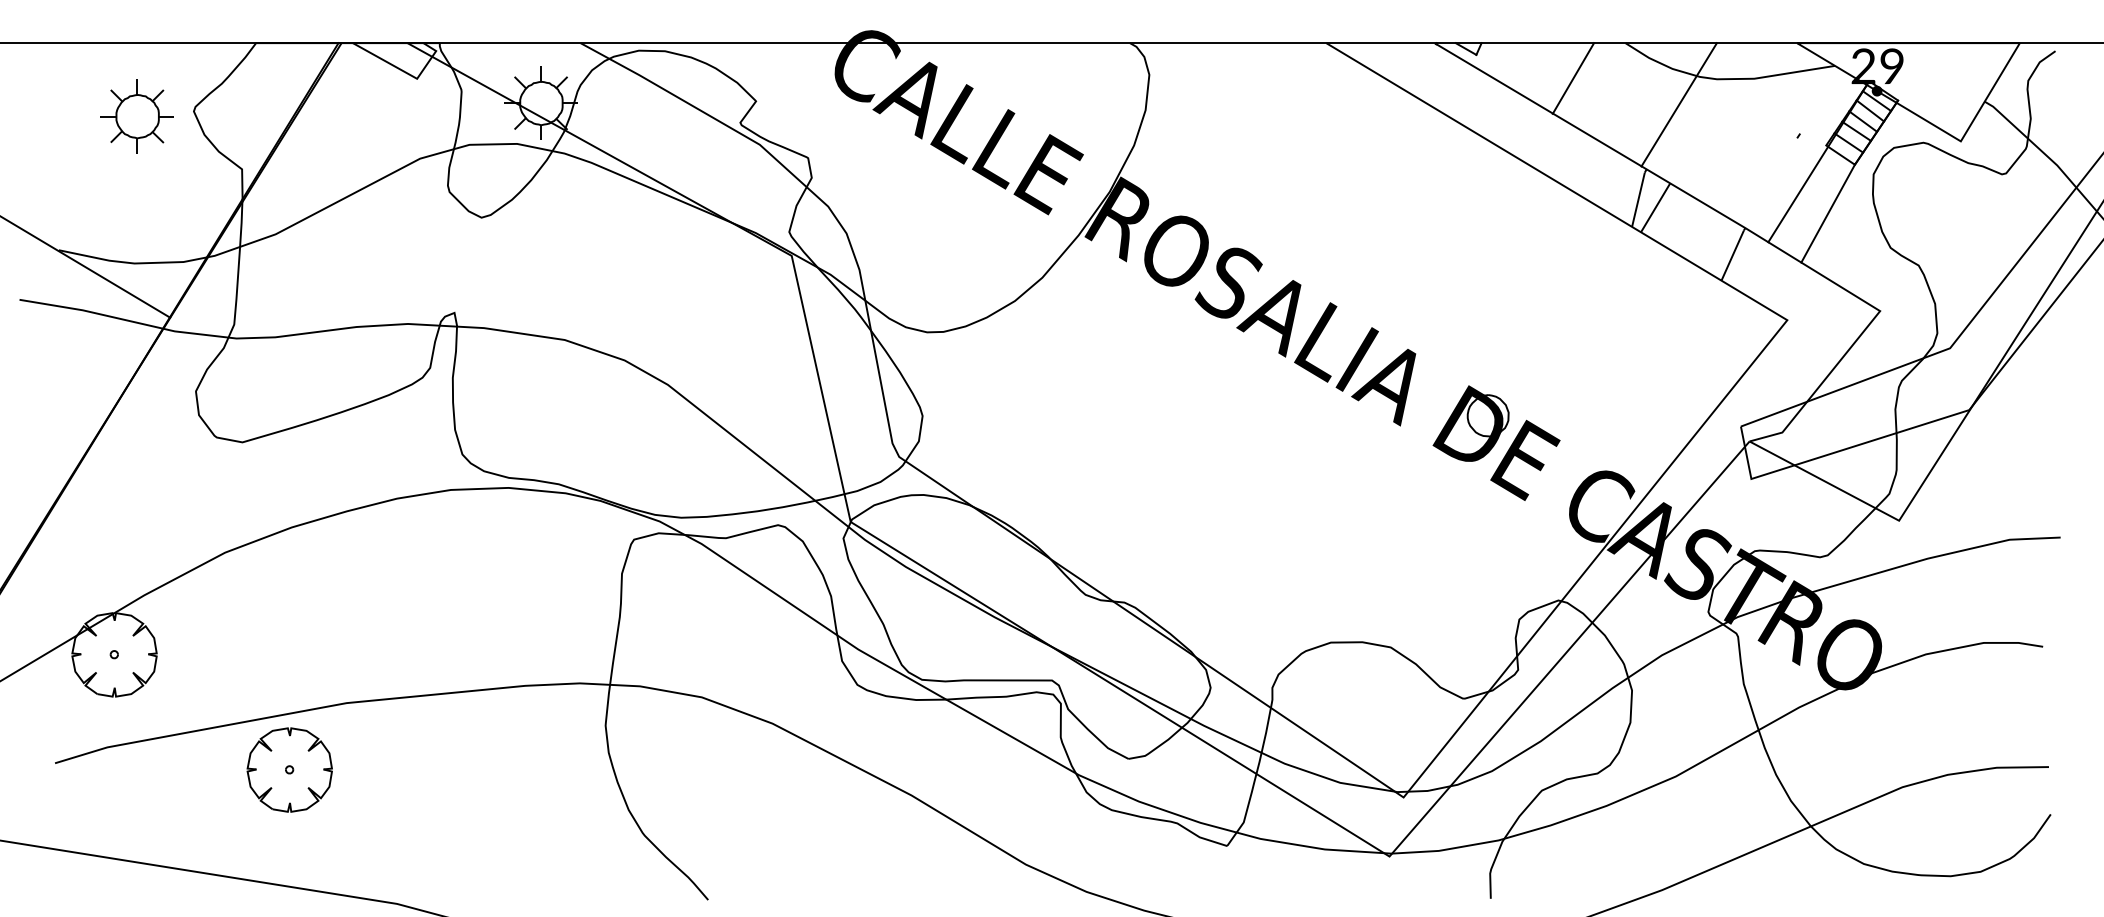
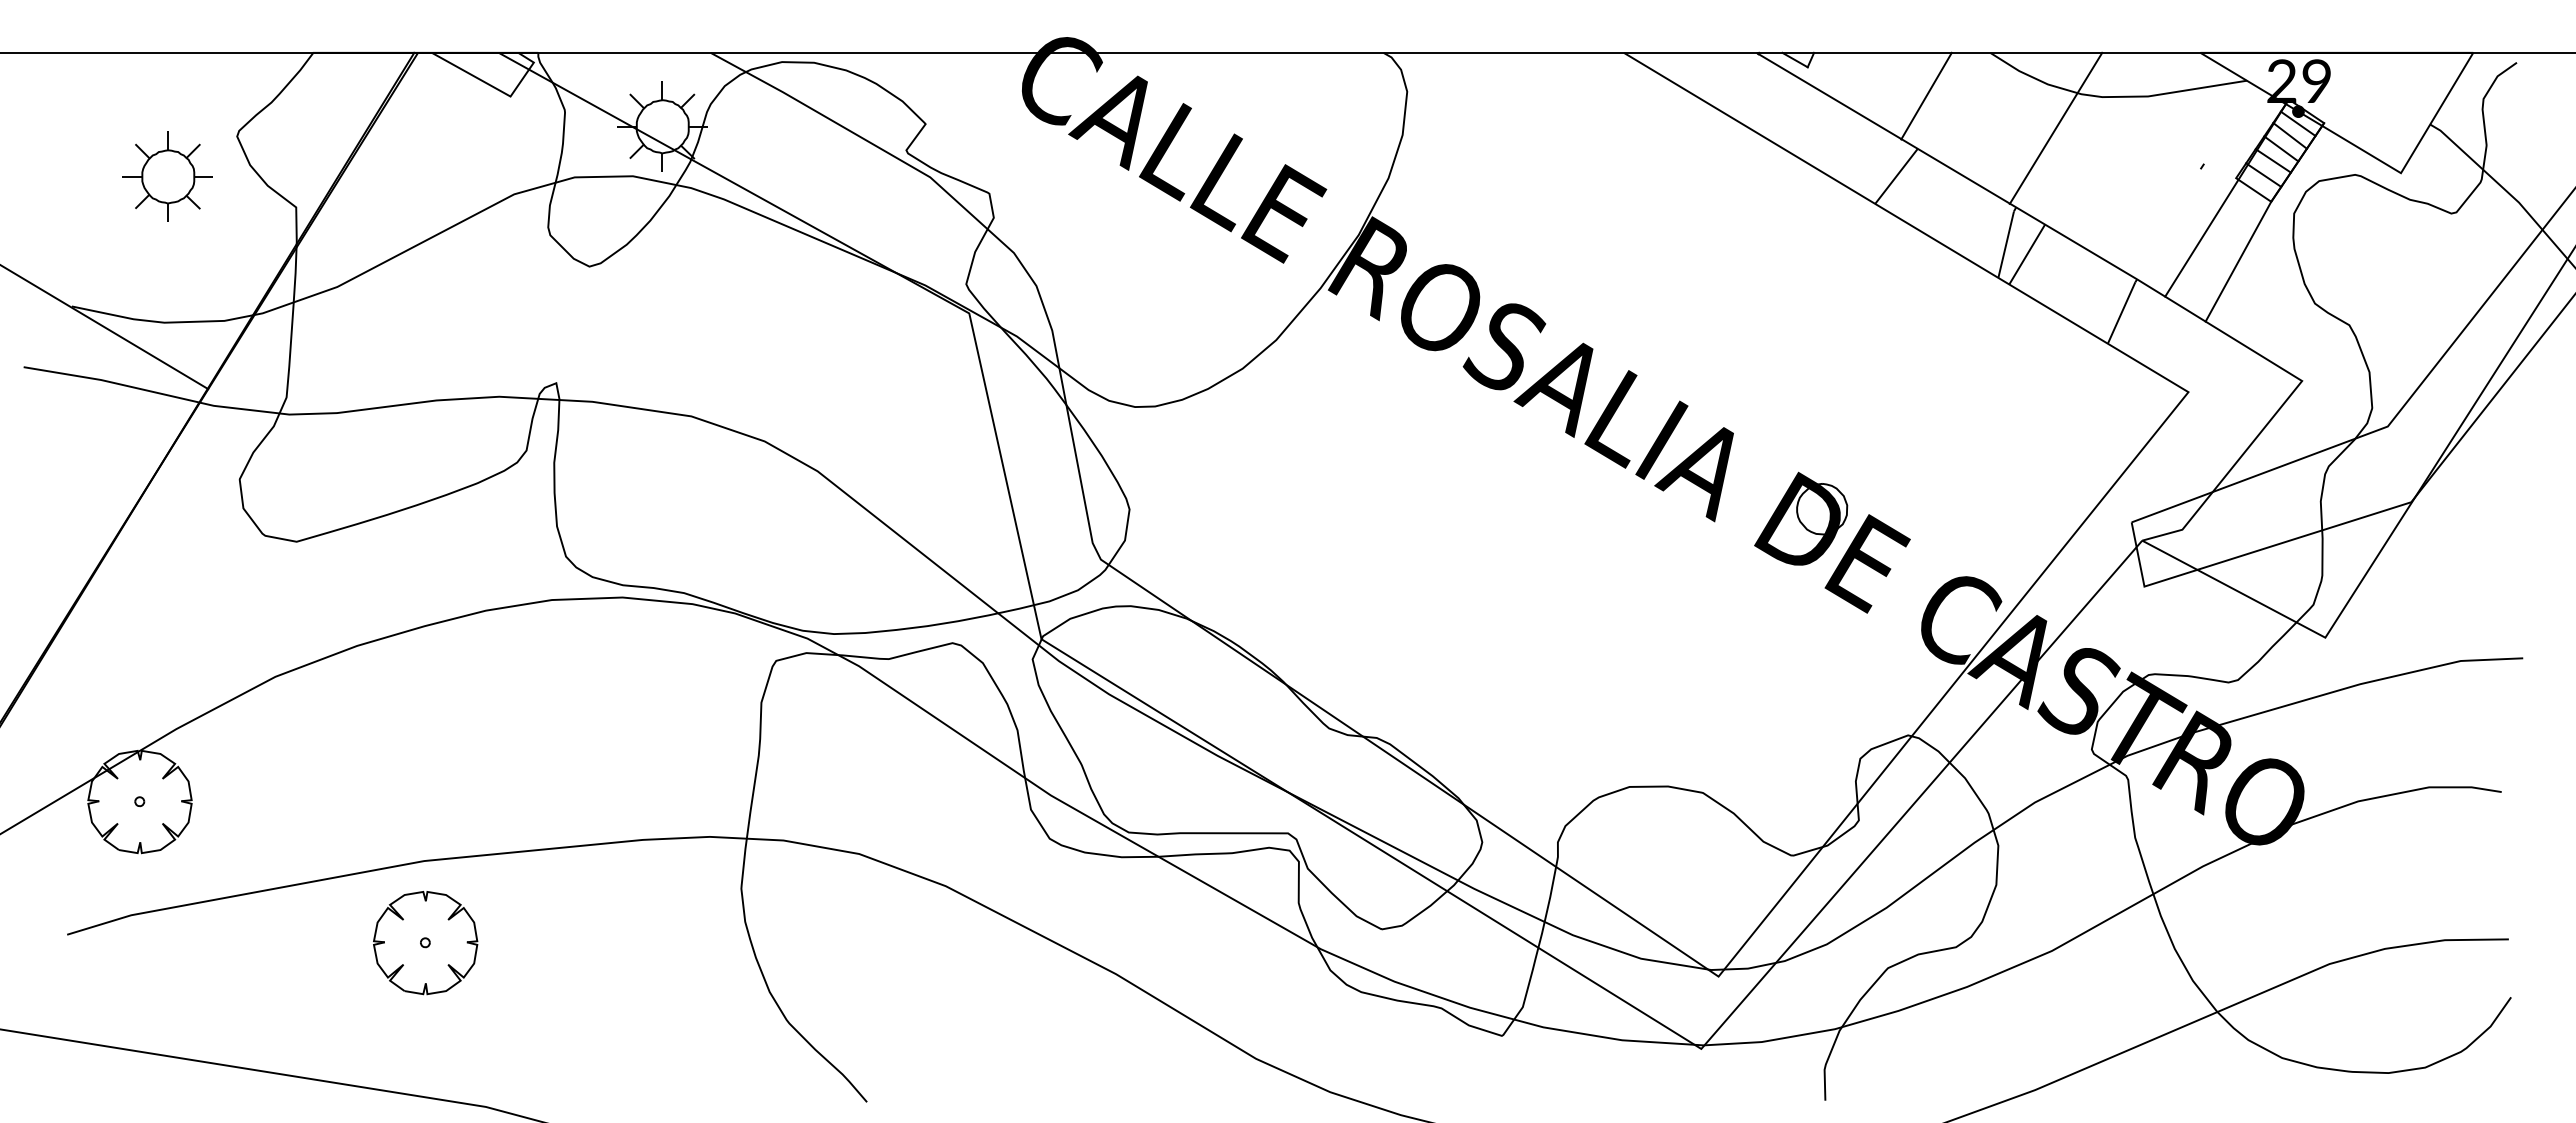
part: (136, 116) -> (167, 176), moved
line: (1548, 143) -> (1896, 175), added
part: (289, 770) -> (425, 943), moved

